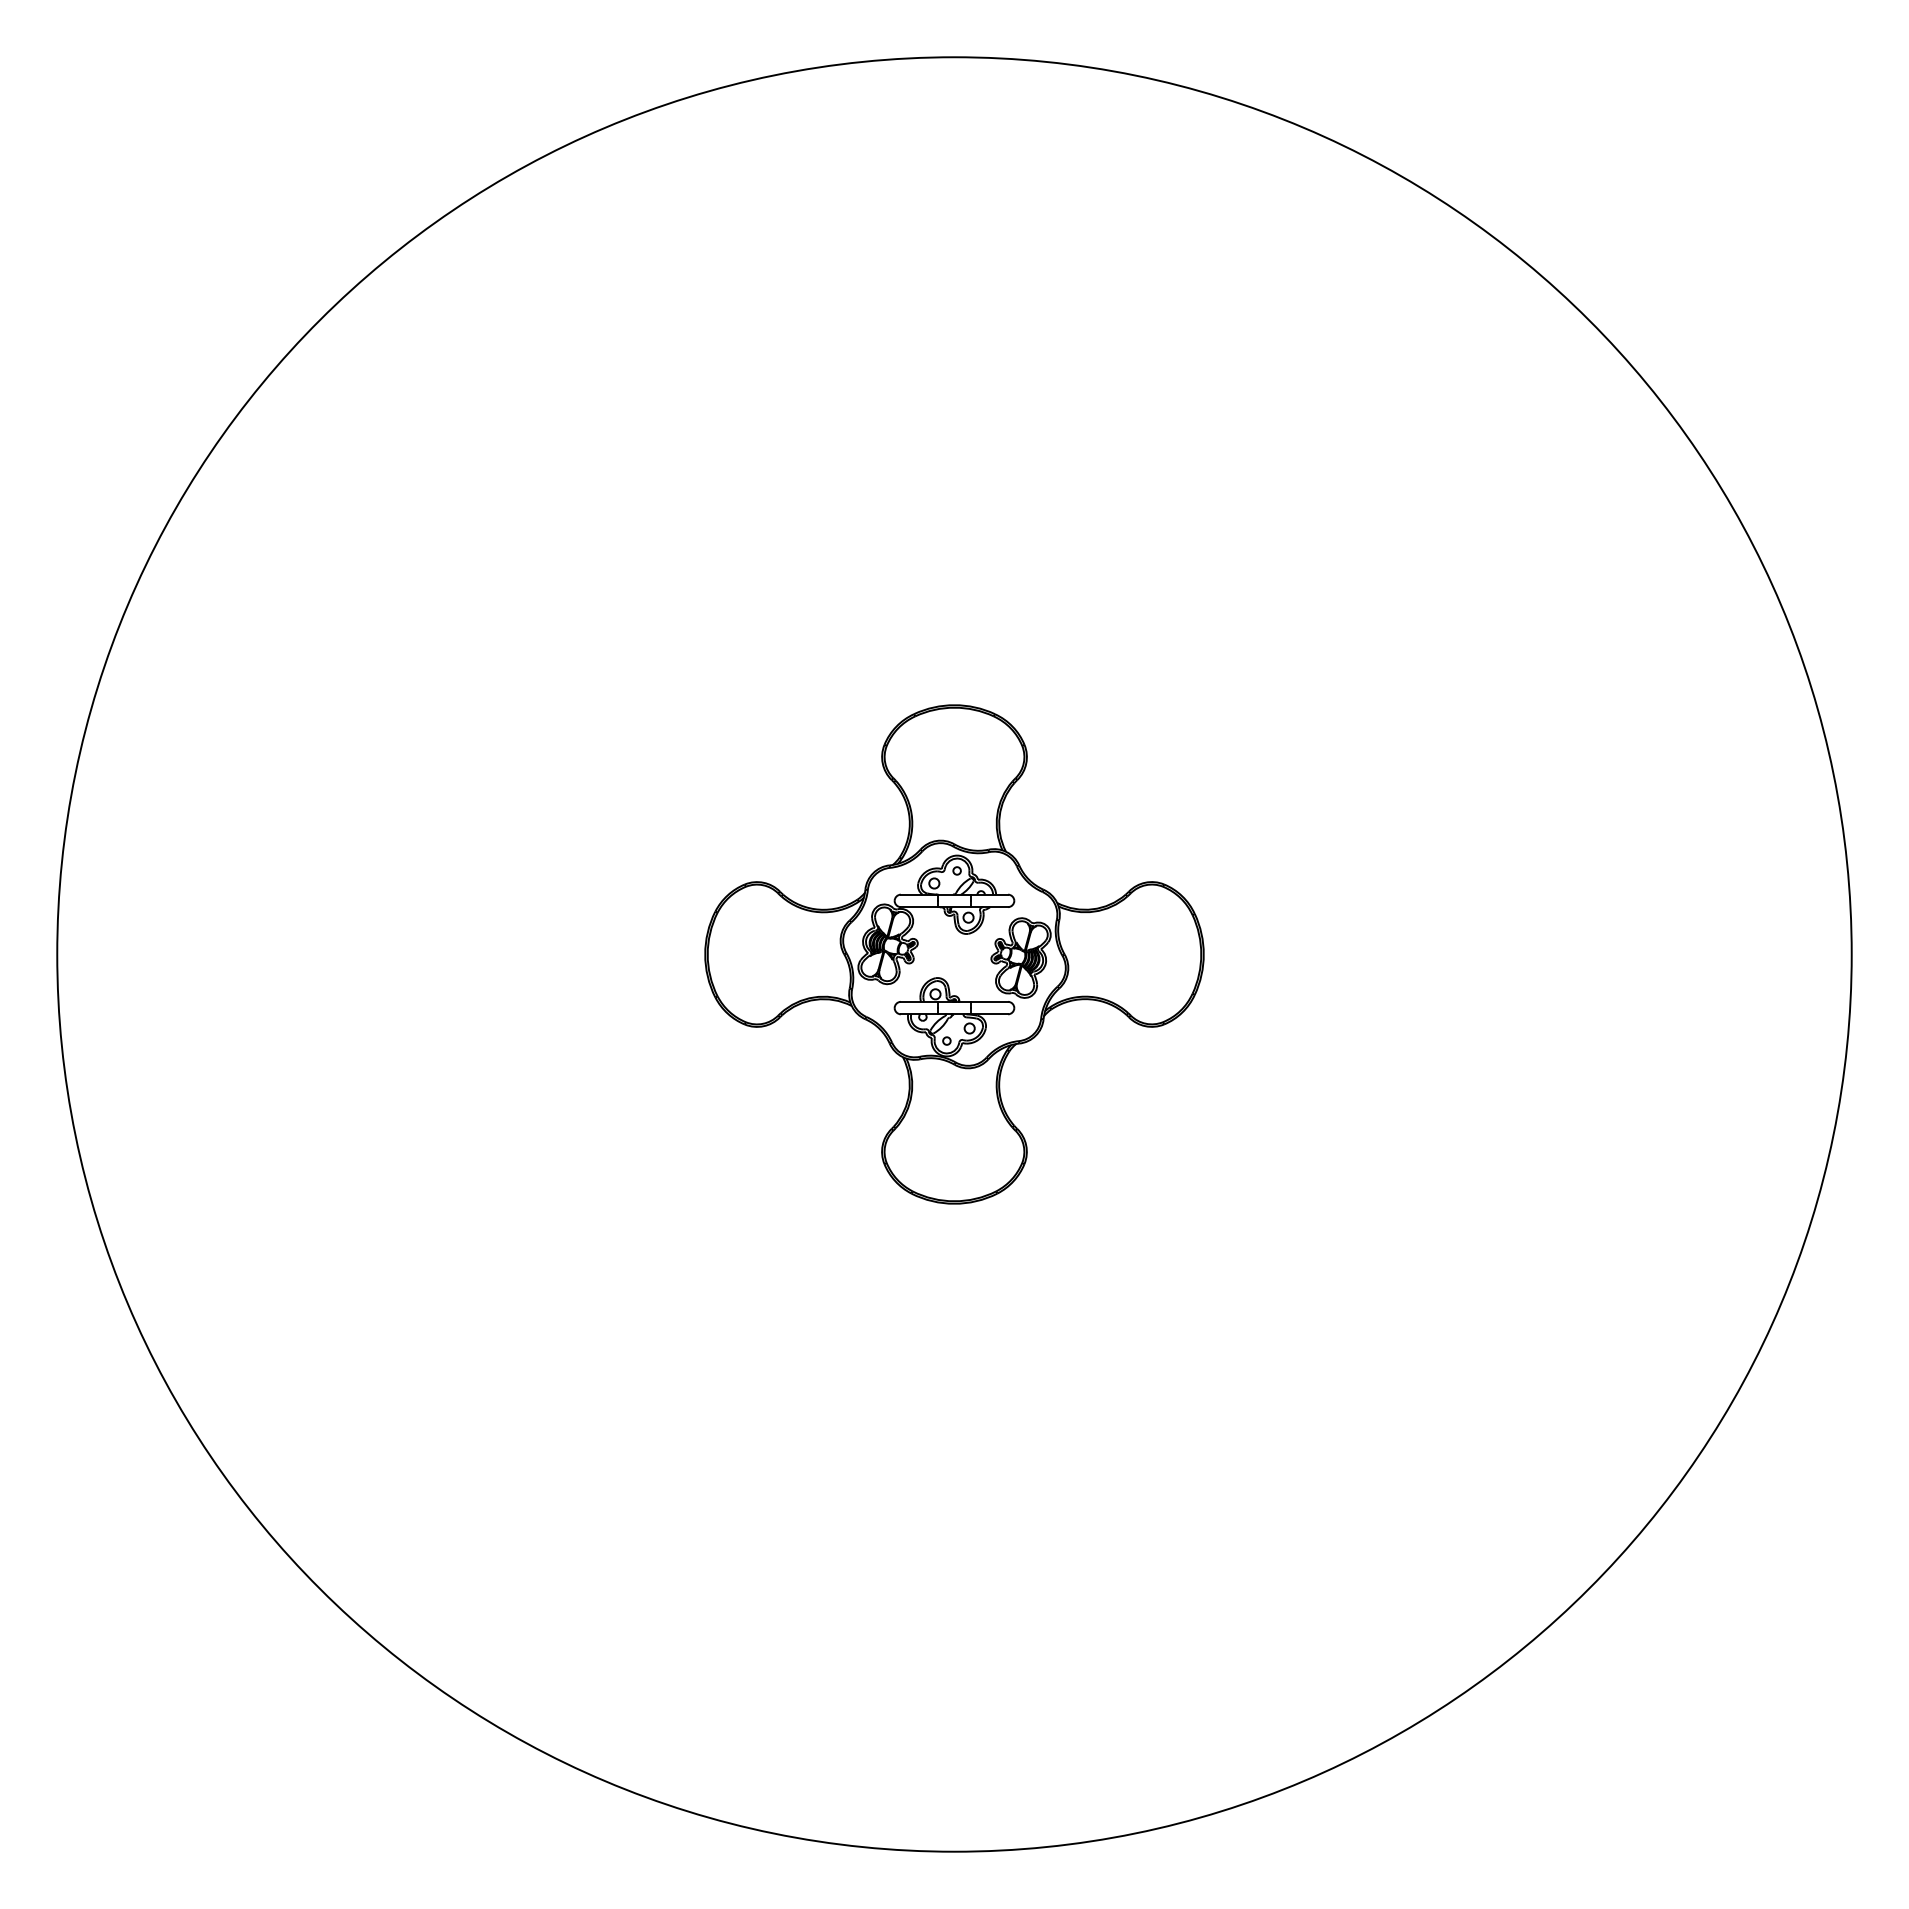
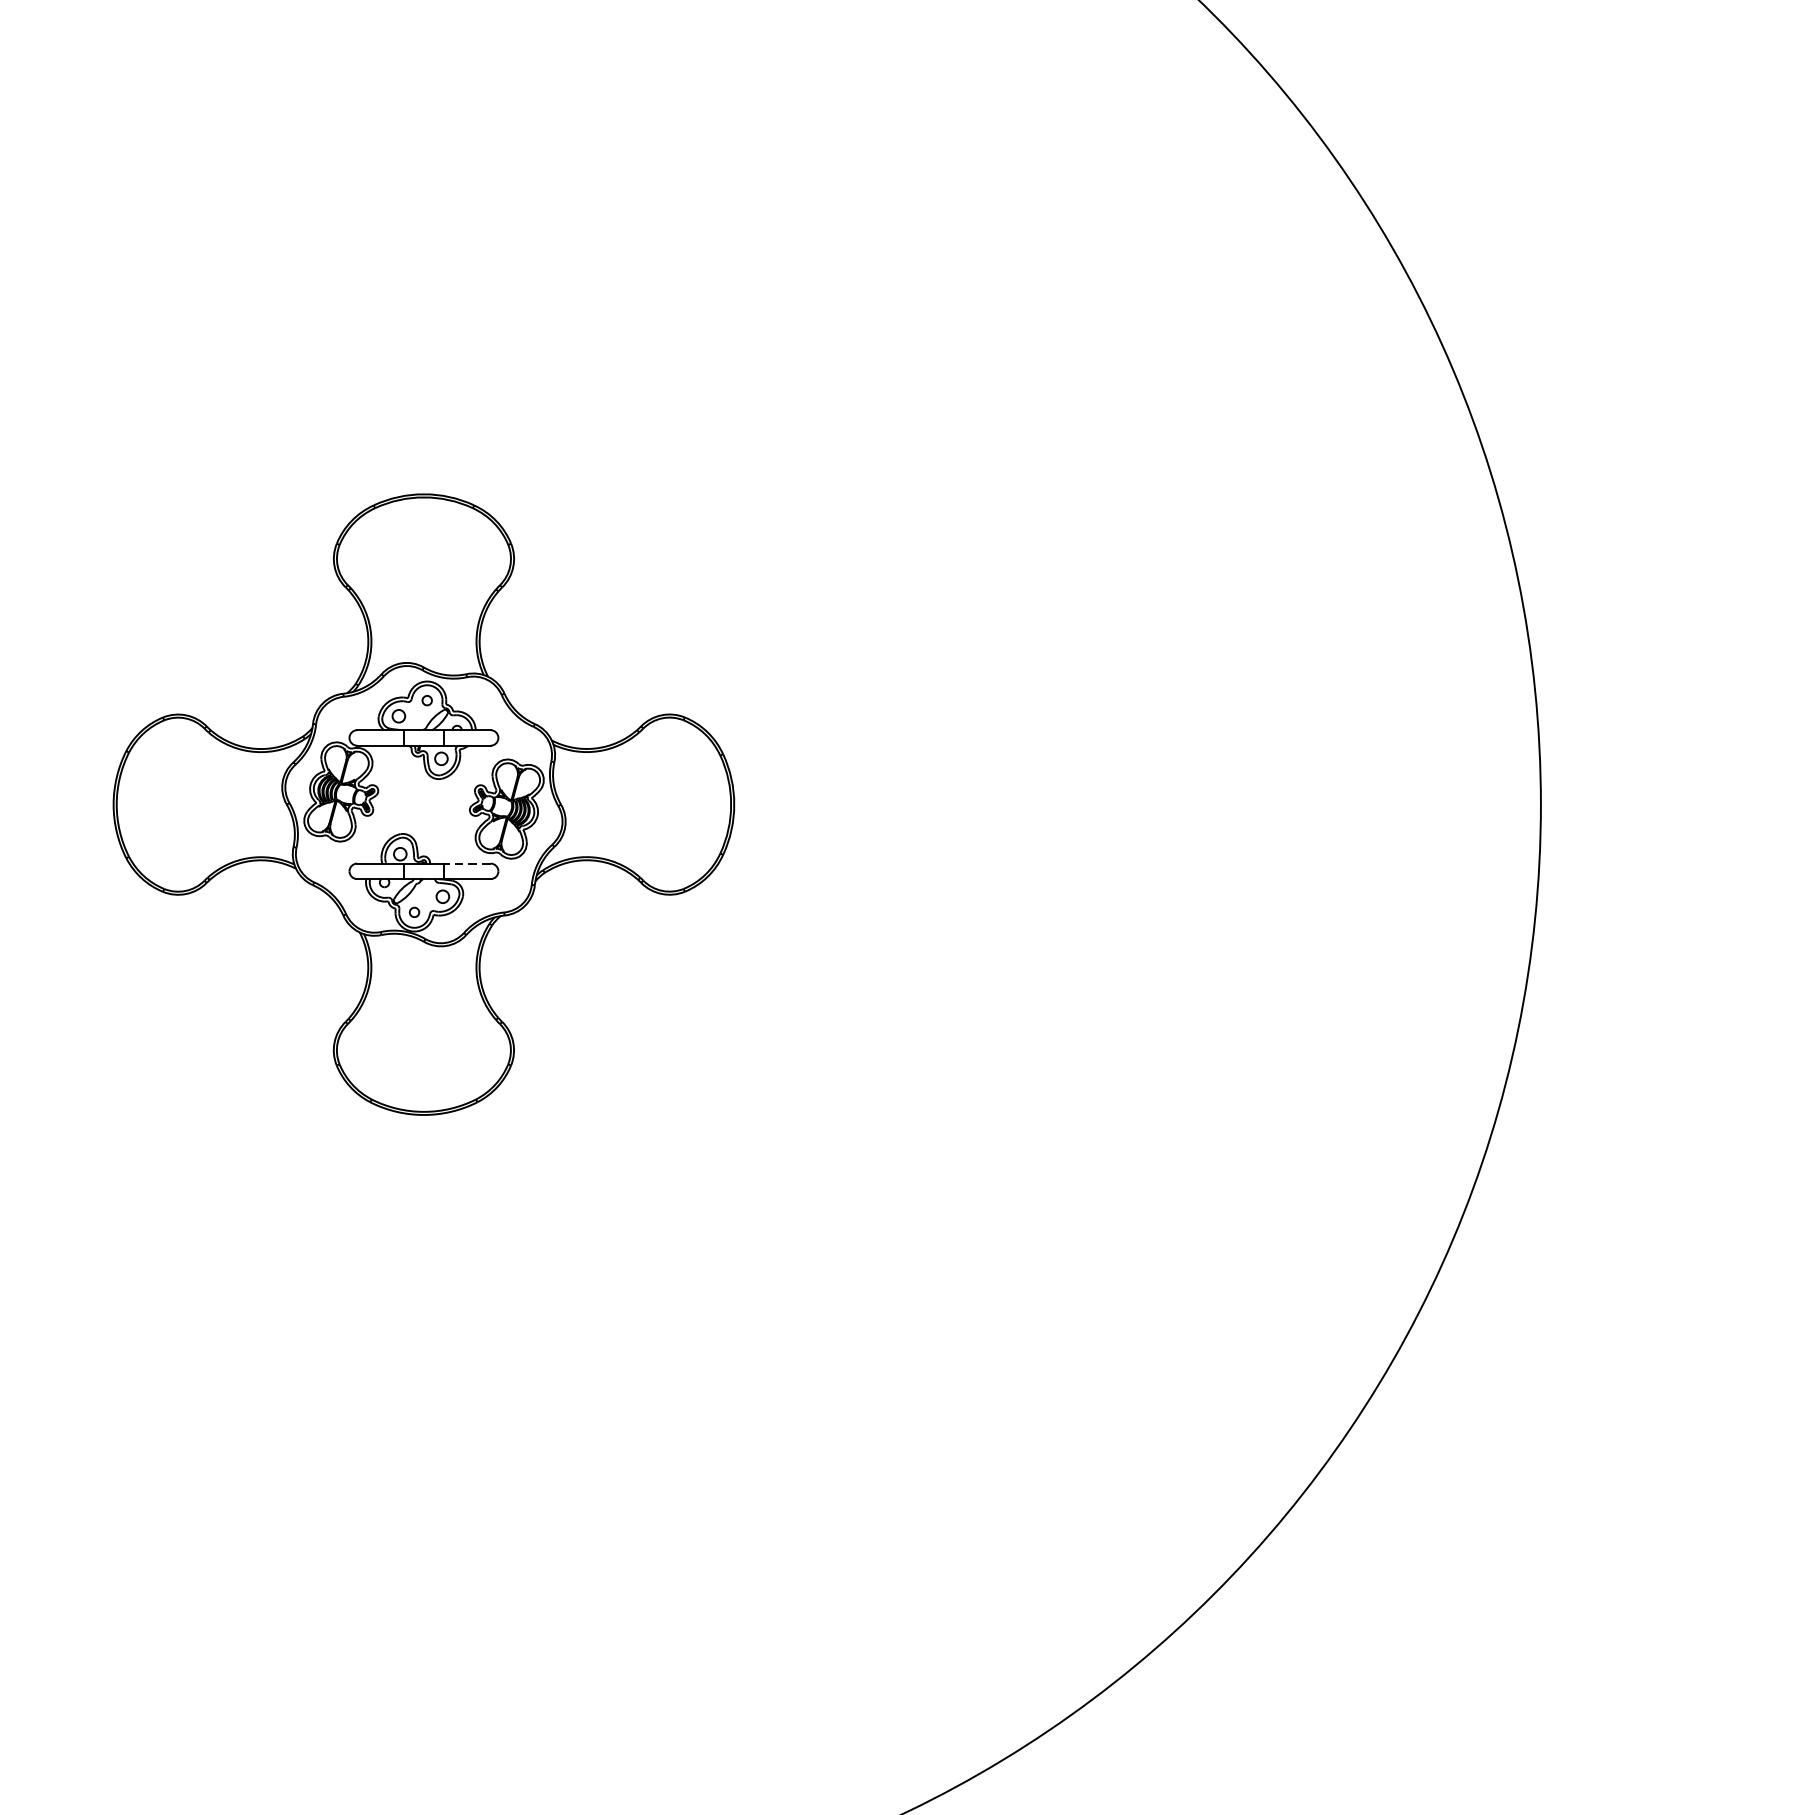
line: (989, 1001) -> (467, 863), solid -> dashed

